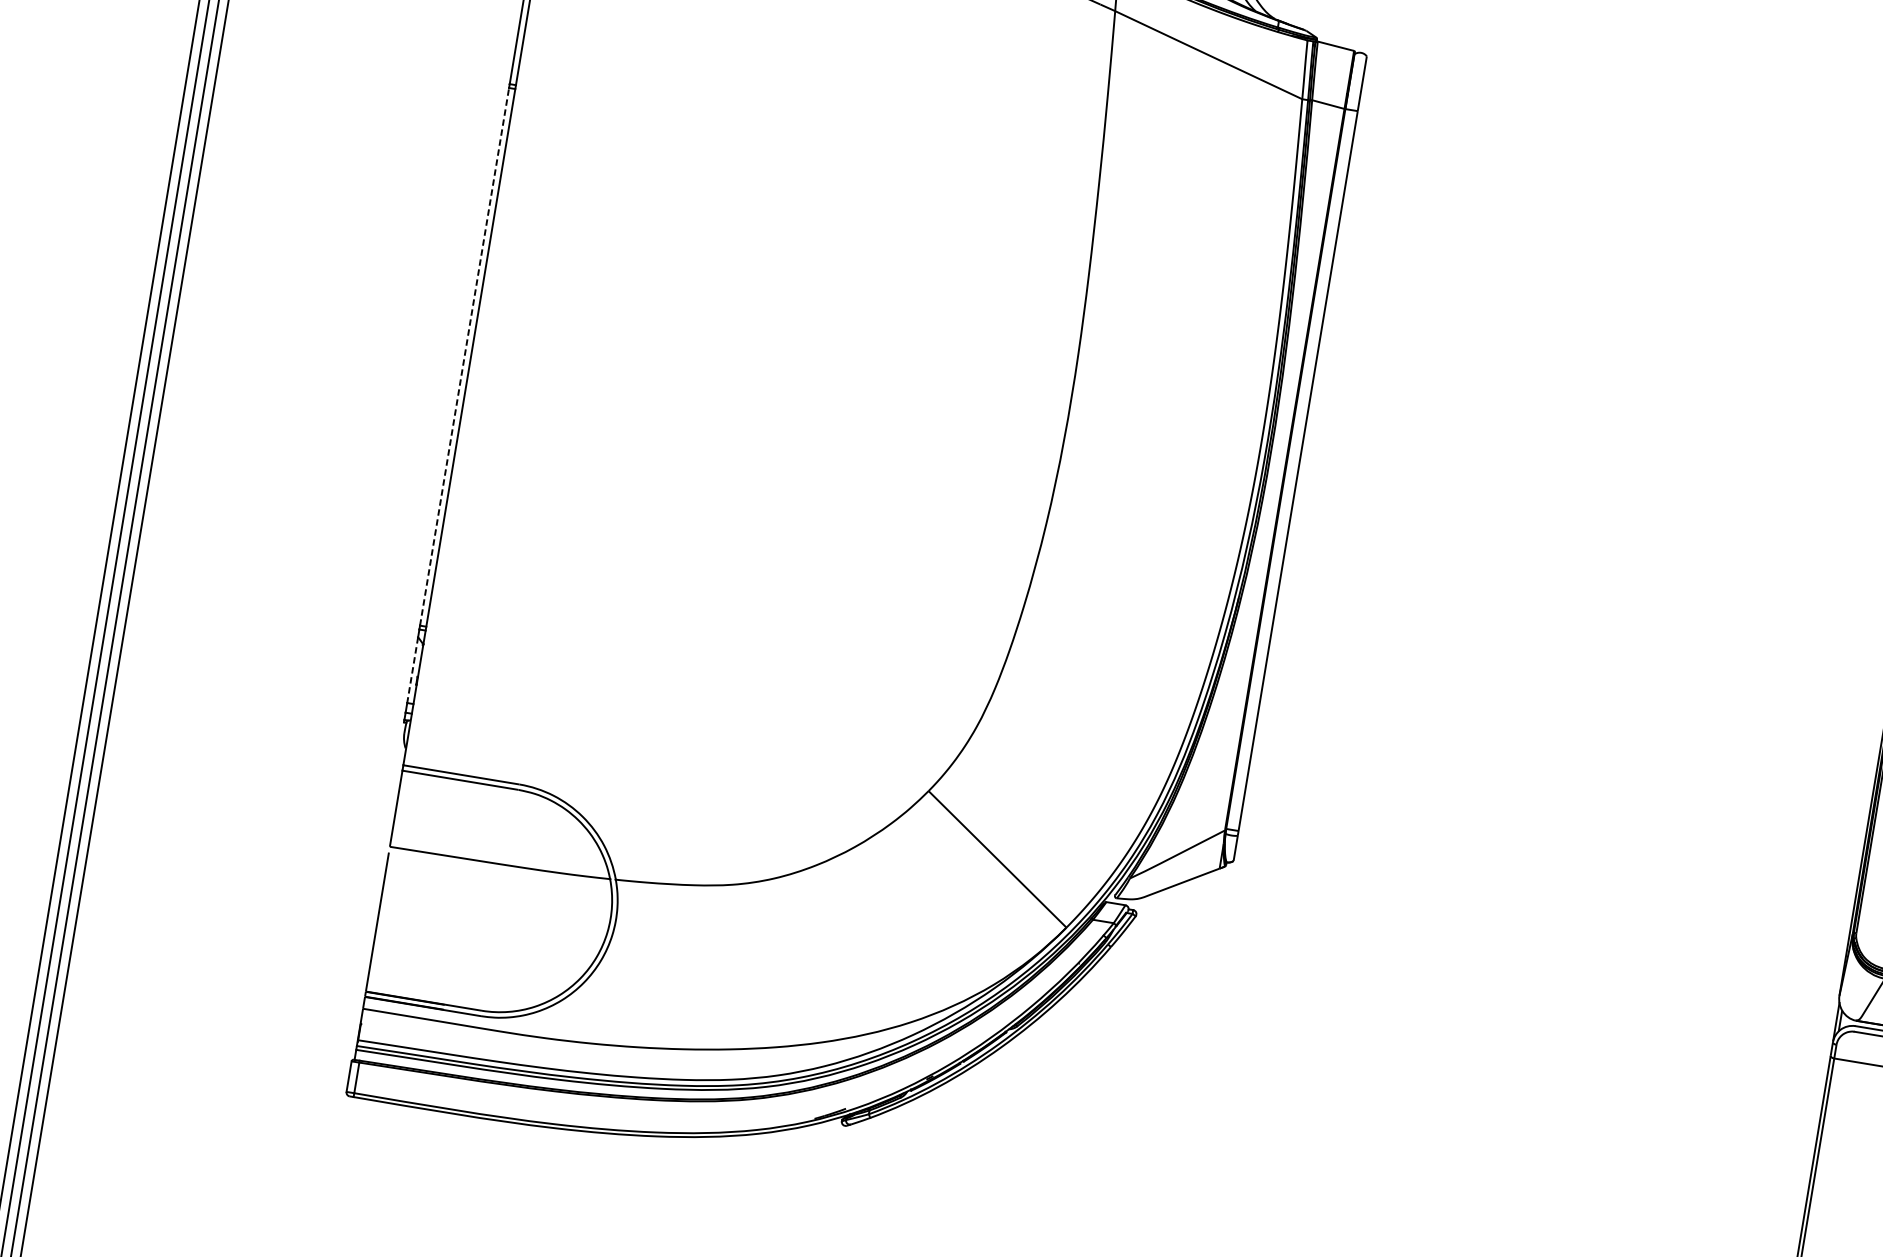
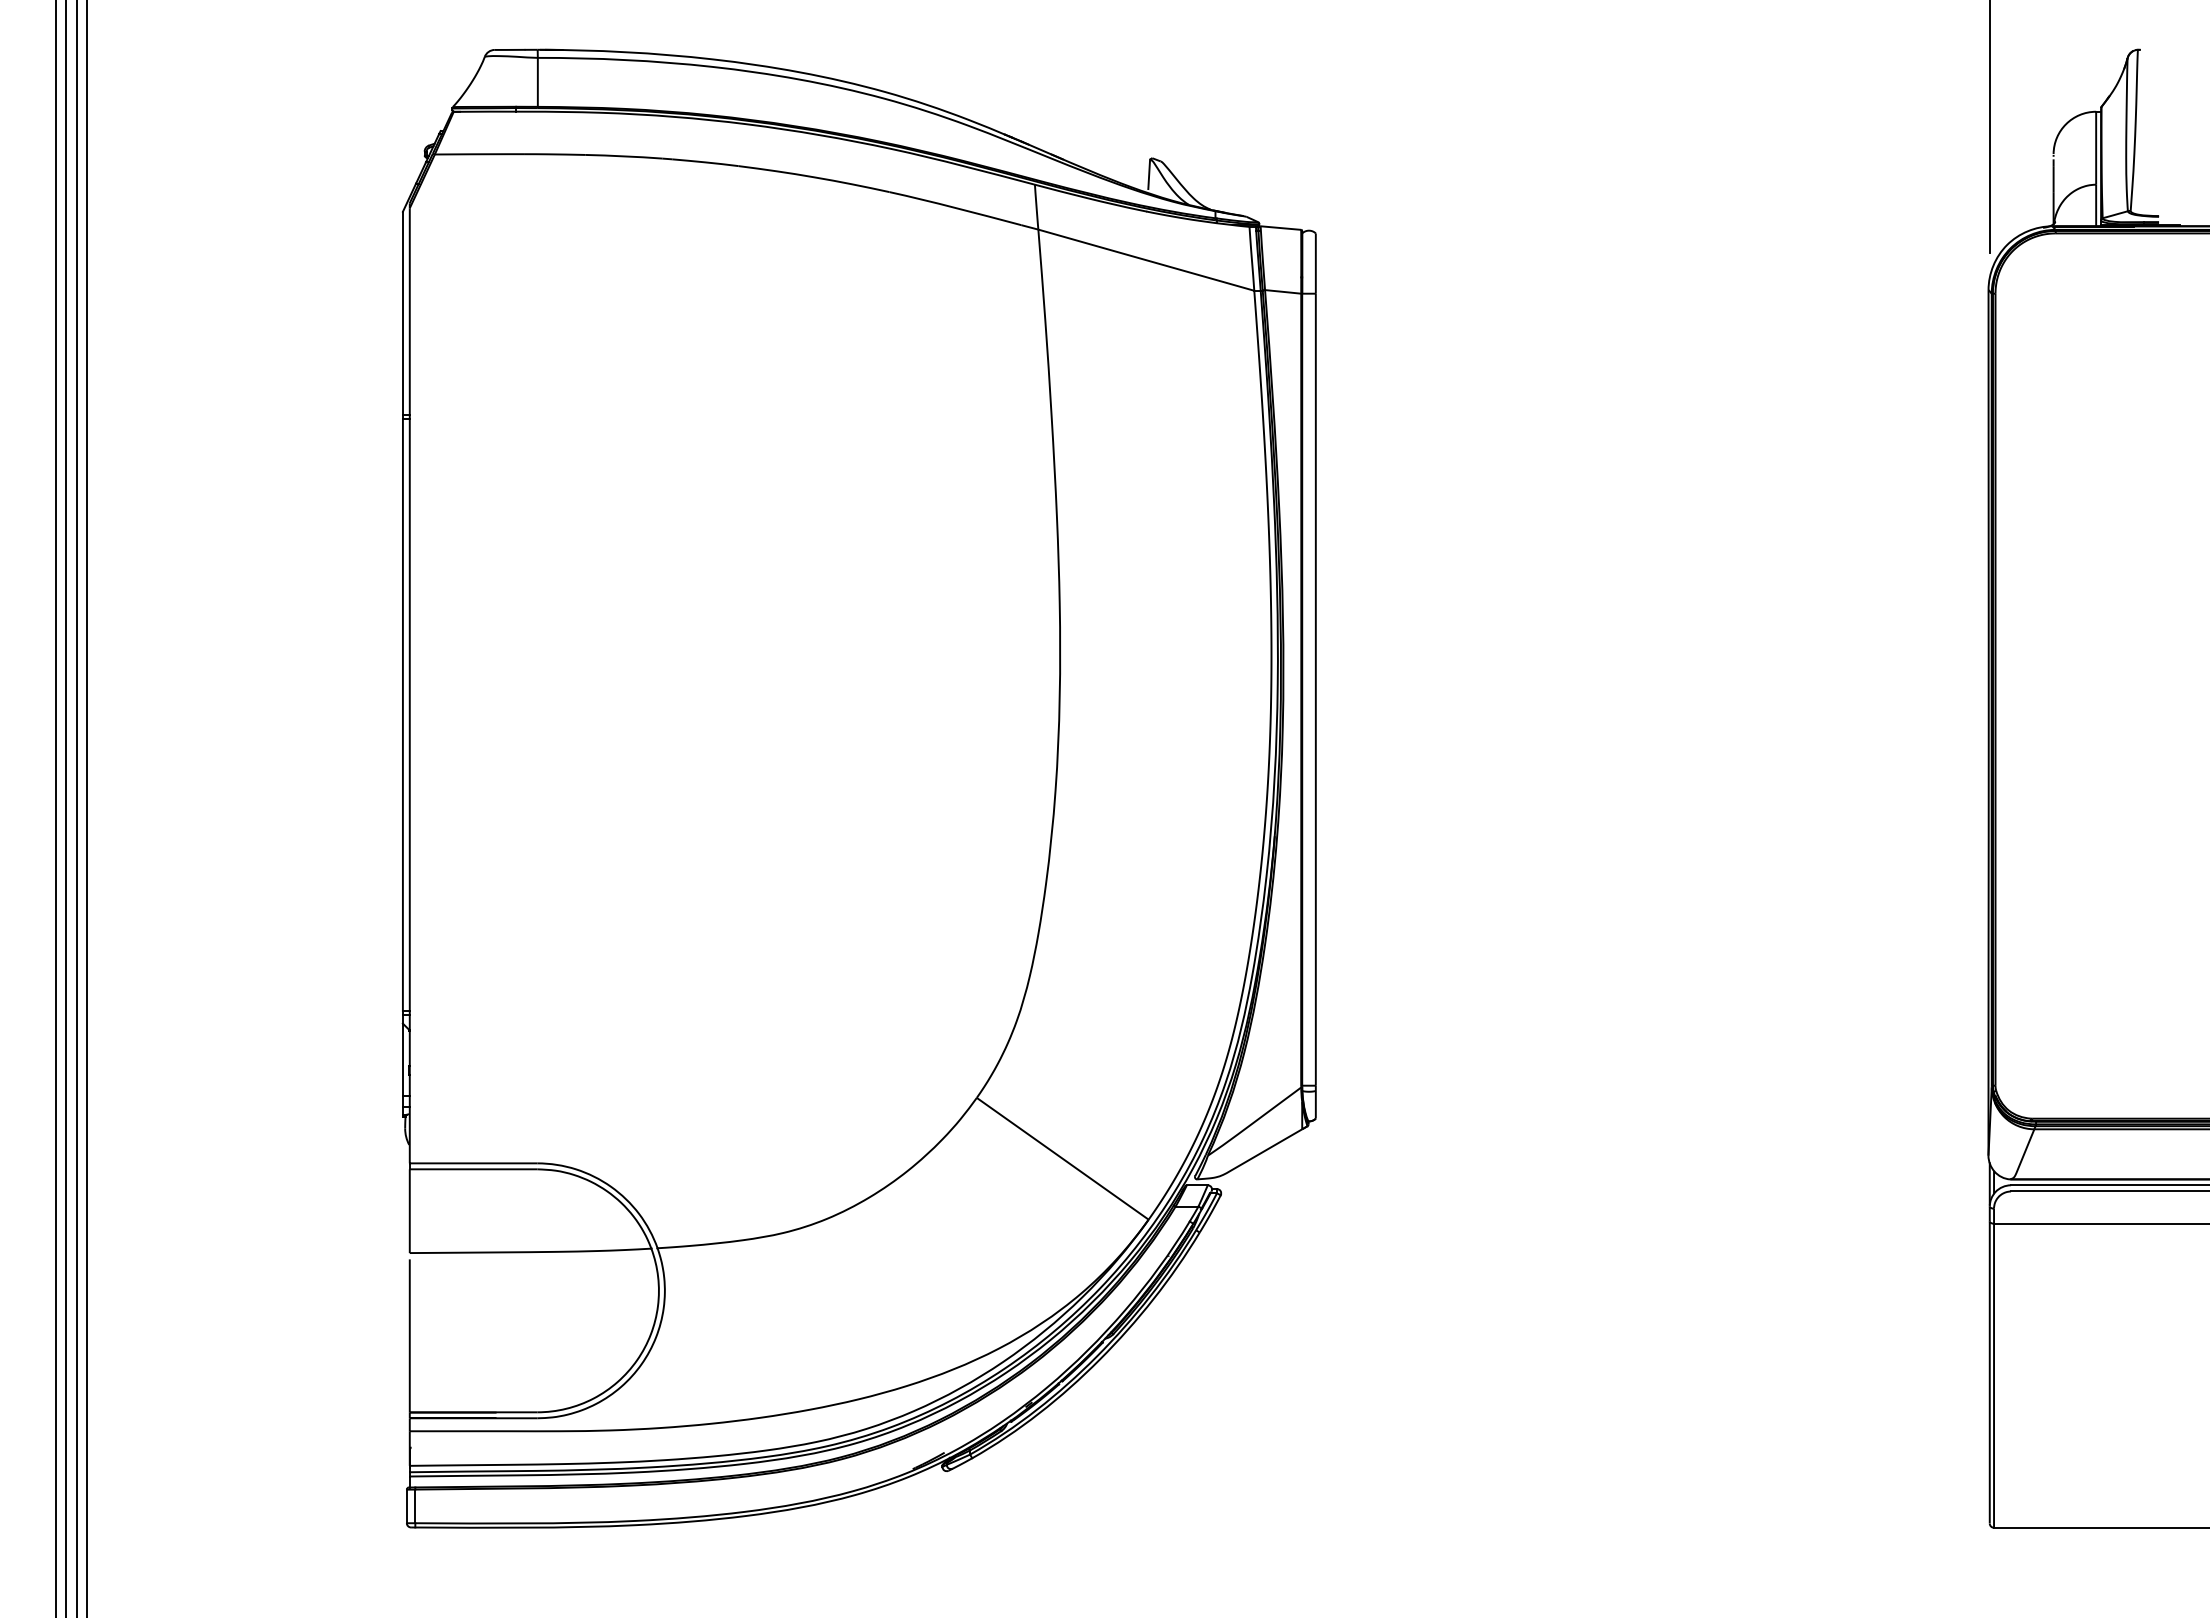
line: (464, 357) -> (402, 715), dashed -> solid
line: (412, 670) -> (402, 1060), dashed -> solid

